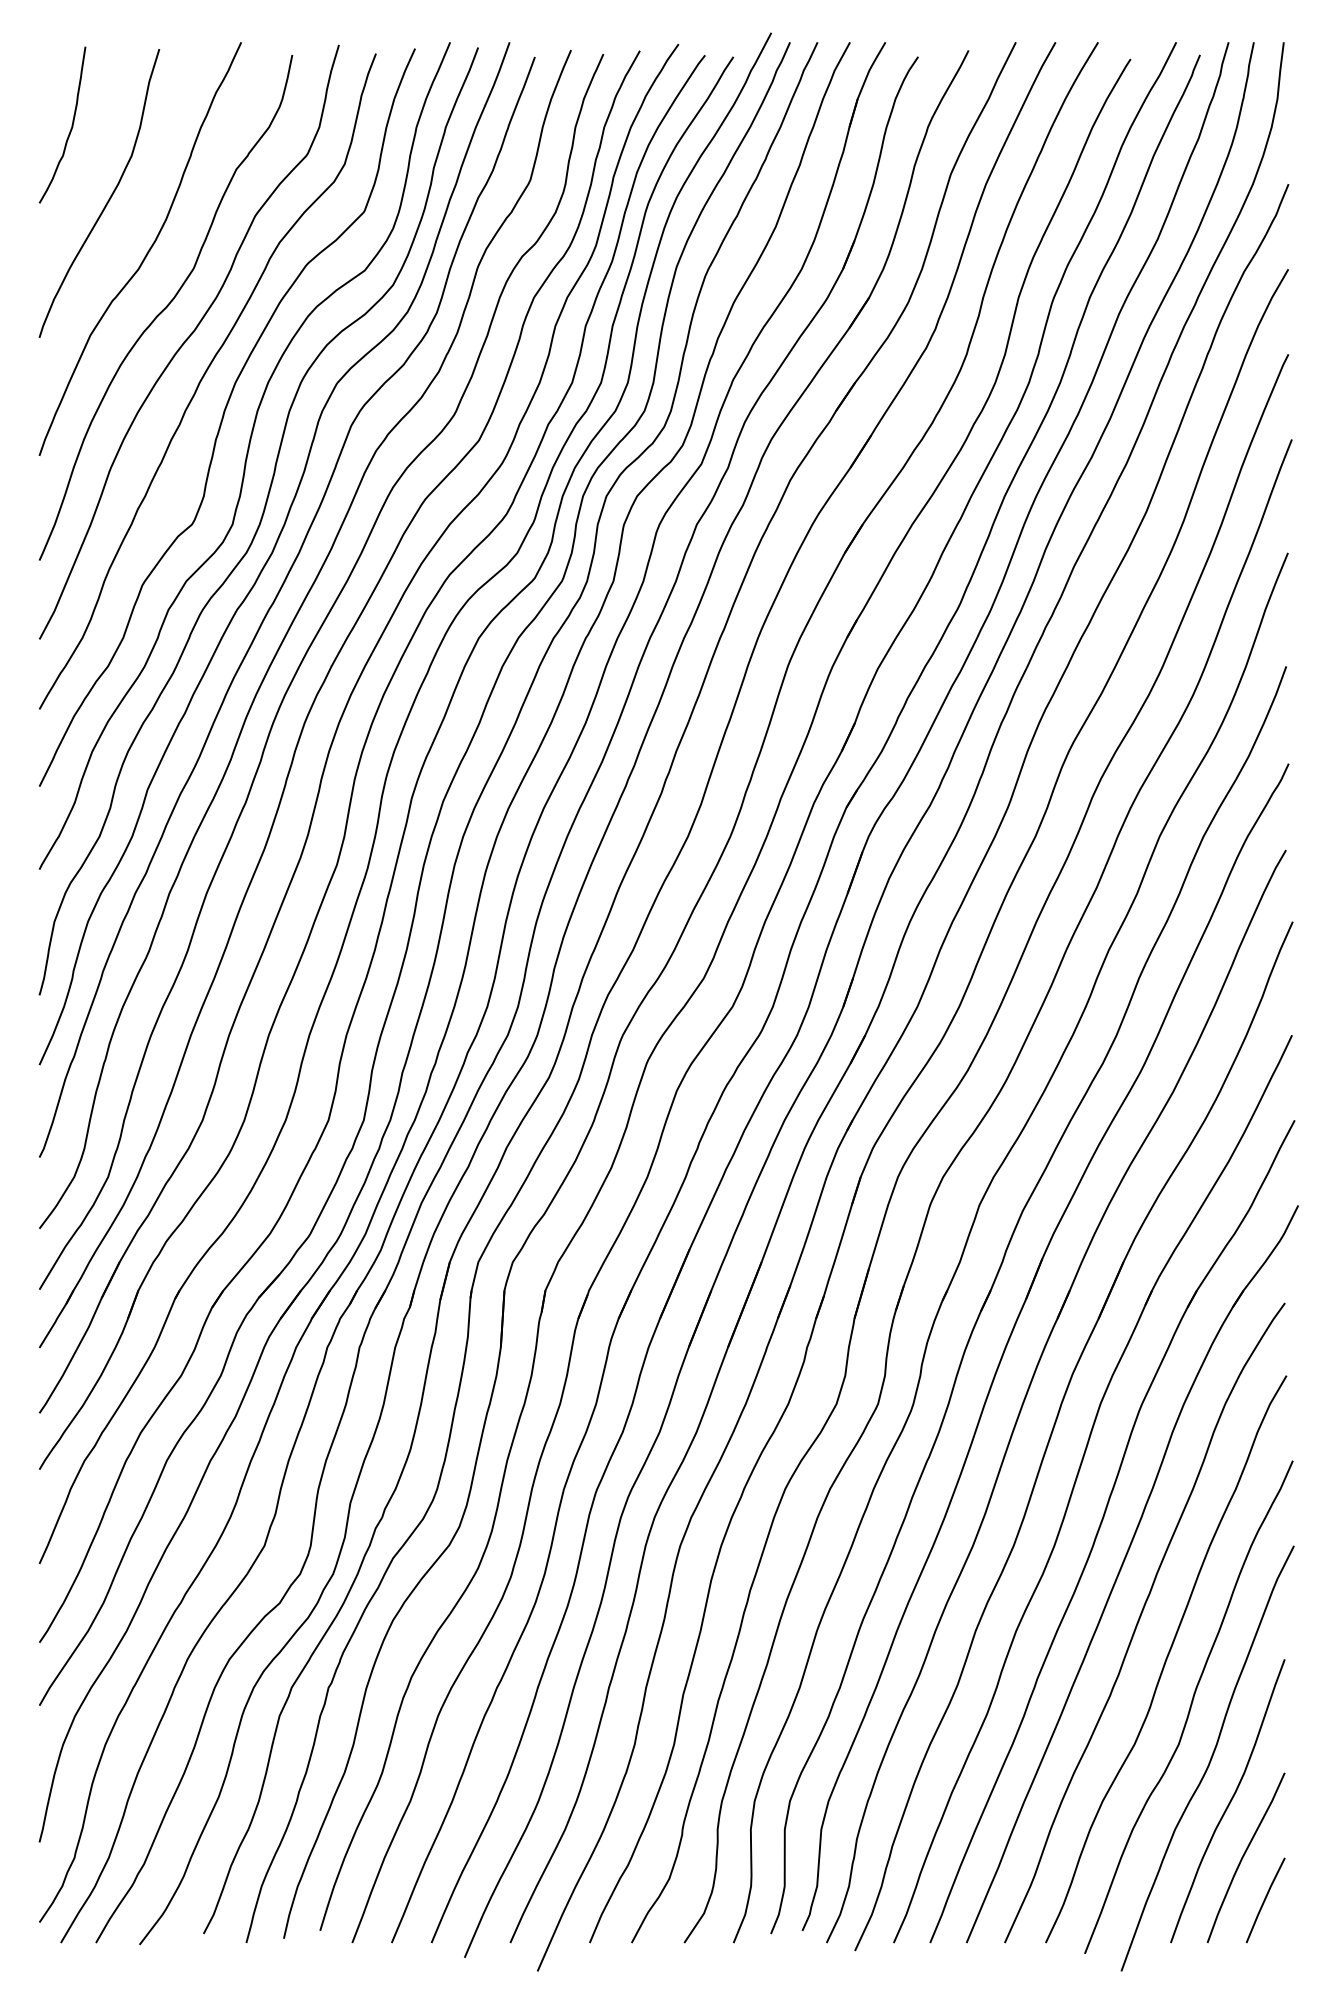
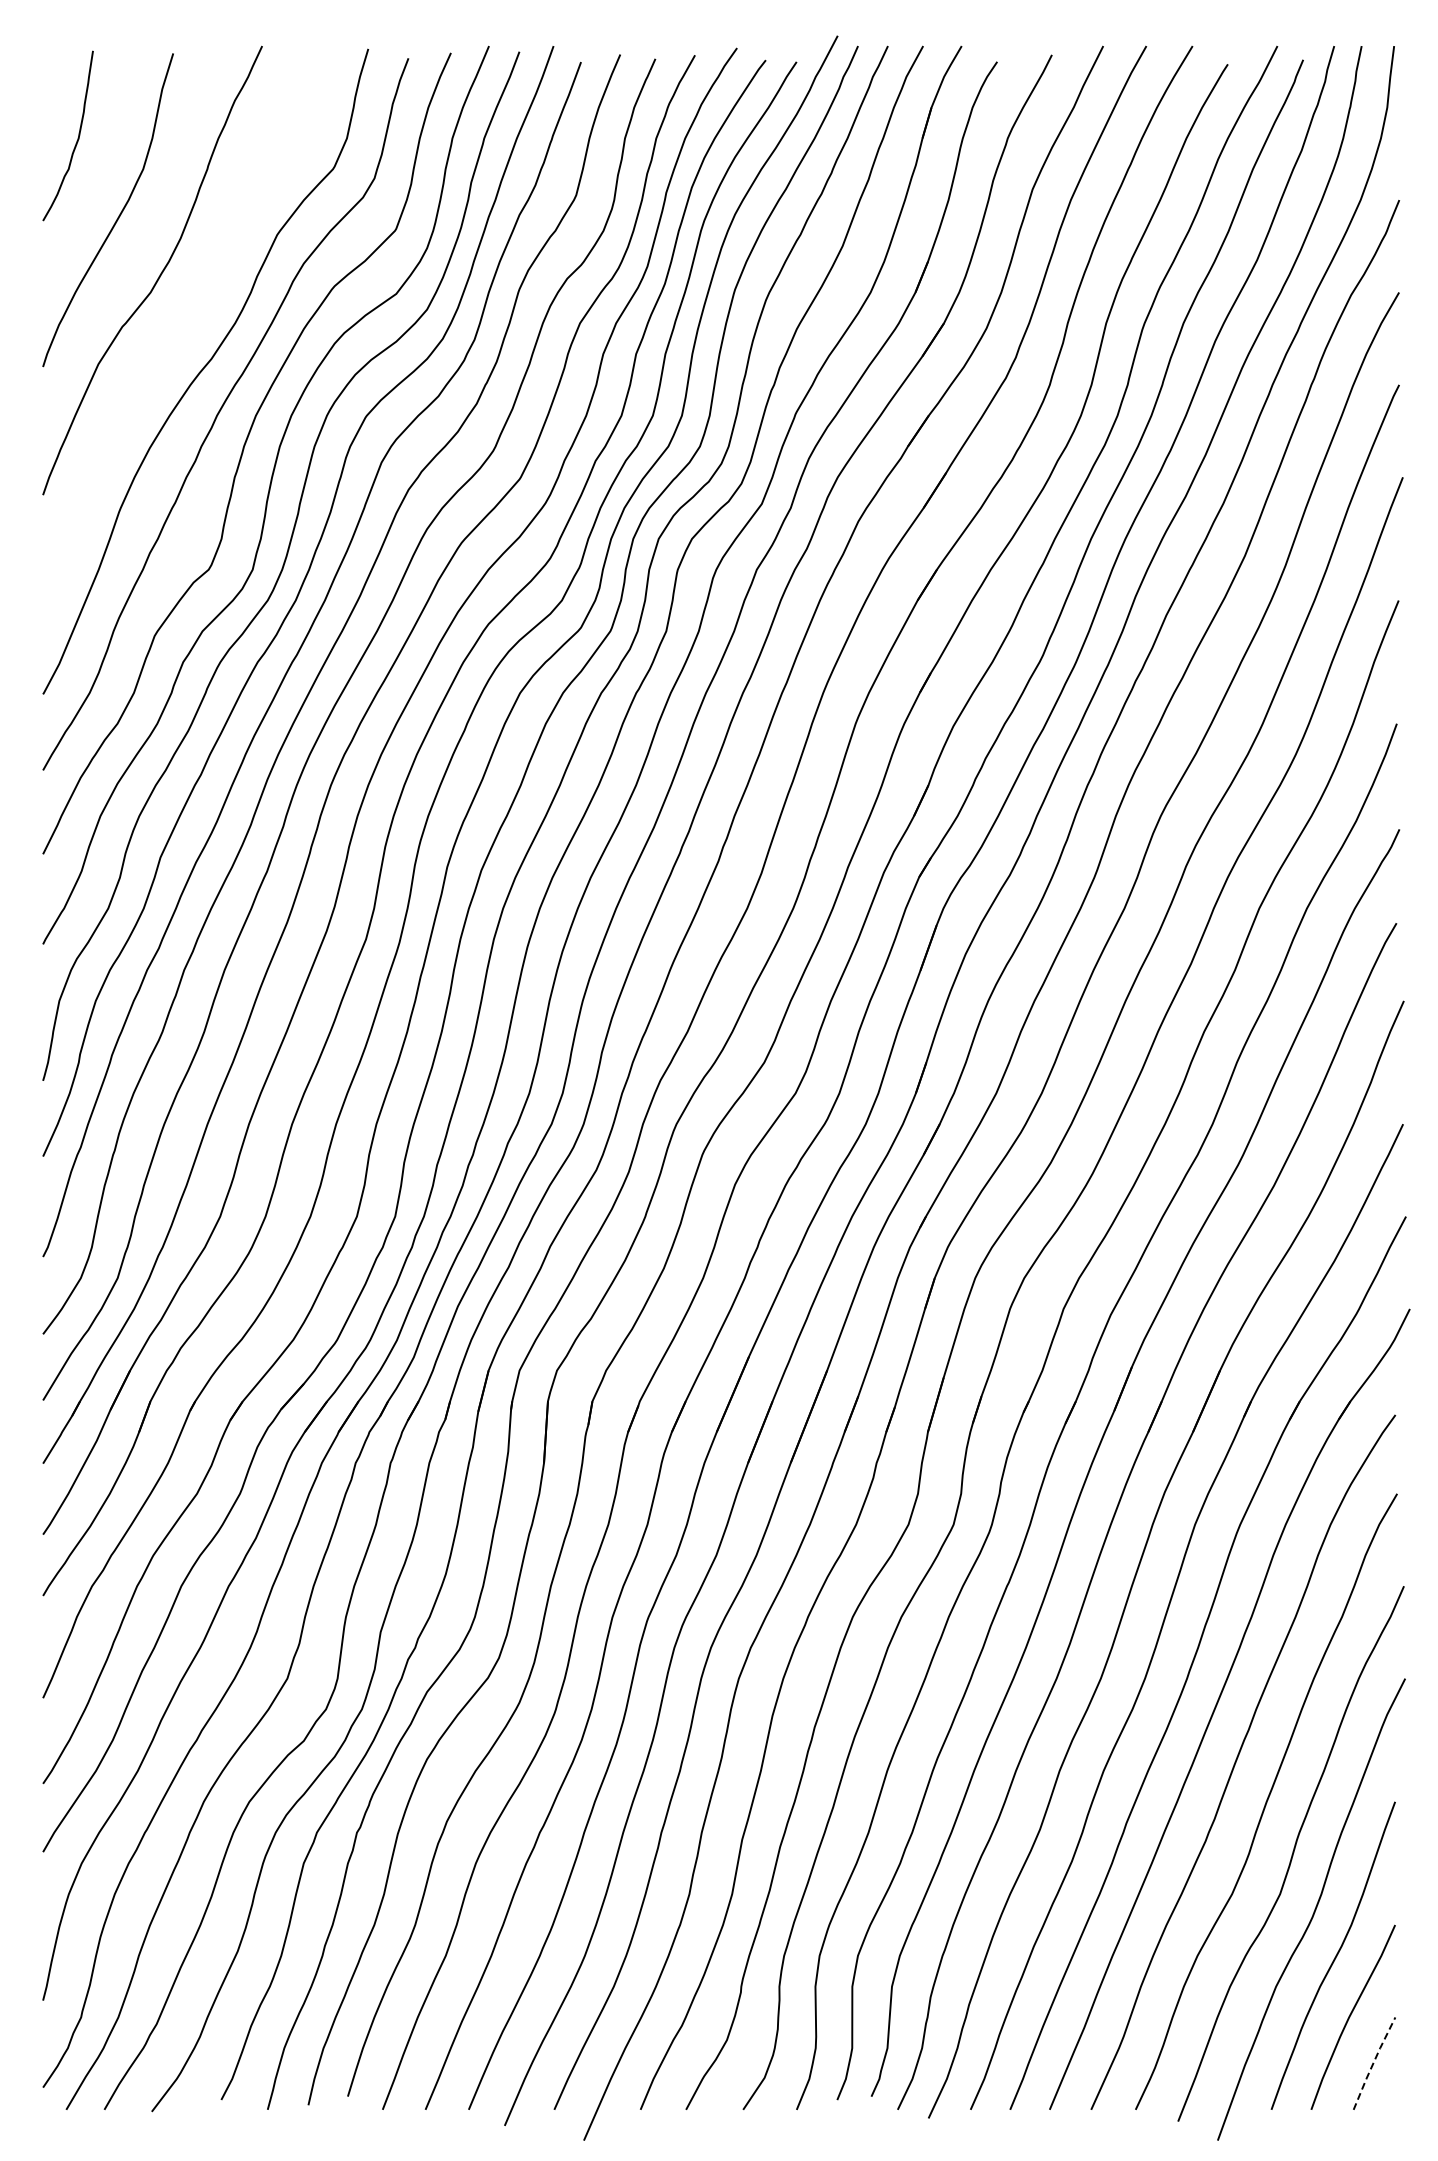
curve: (166, 307) -> (180, 333), removed
line: (1264, 1899) -> (1373, 2062), solid -> dashed

